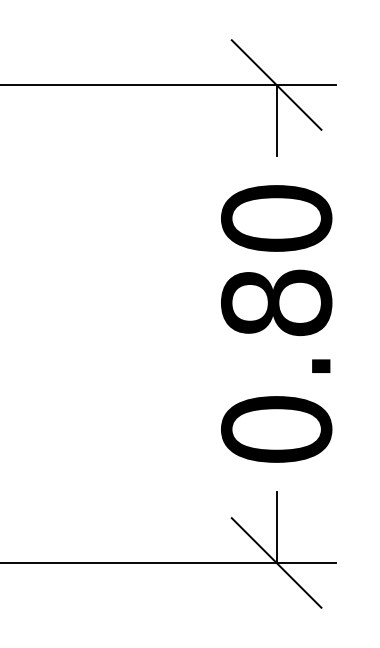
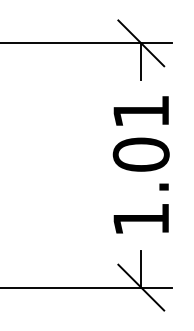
text: (275, 324) -> (140, 165), 0.80 -> 1.01

